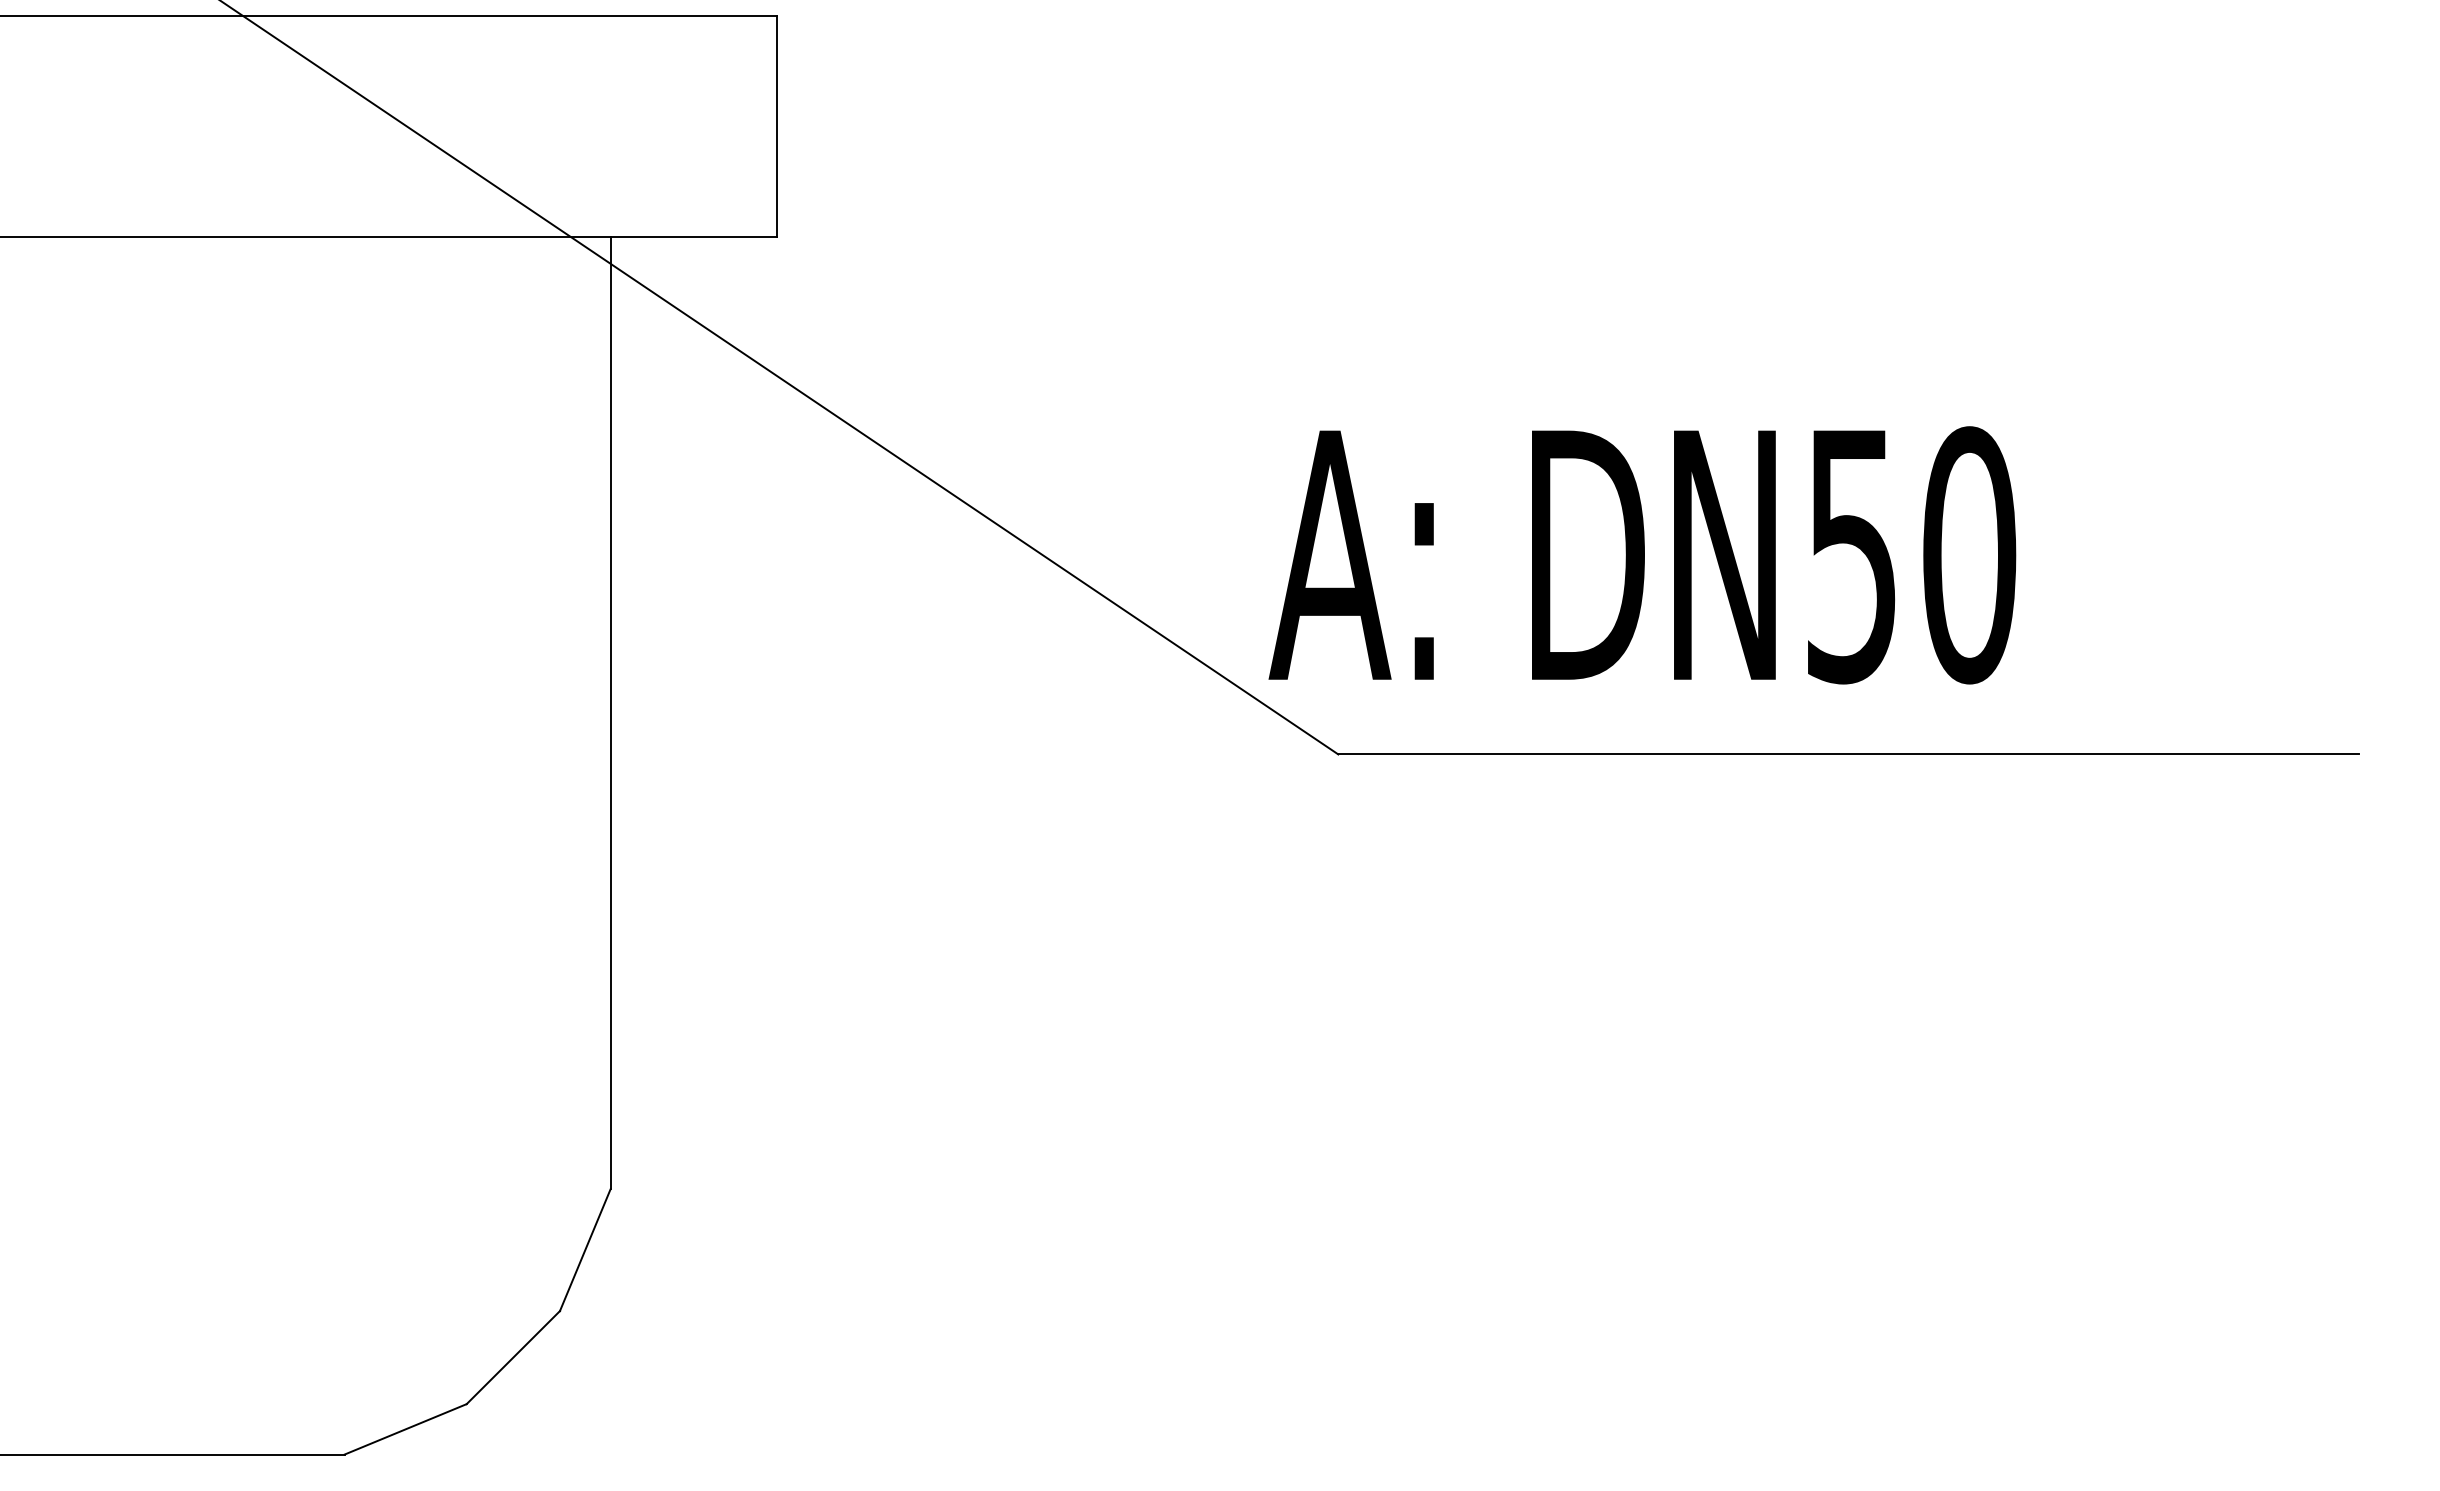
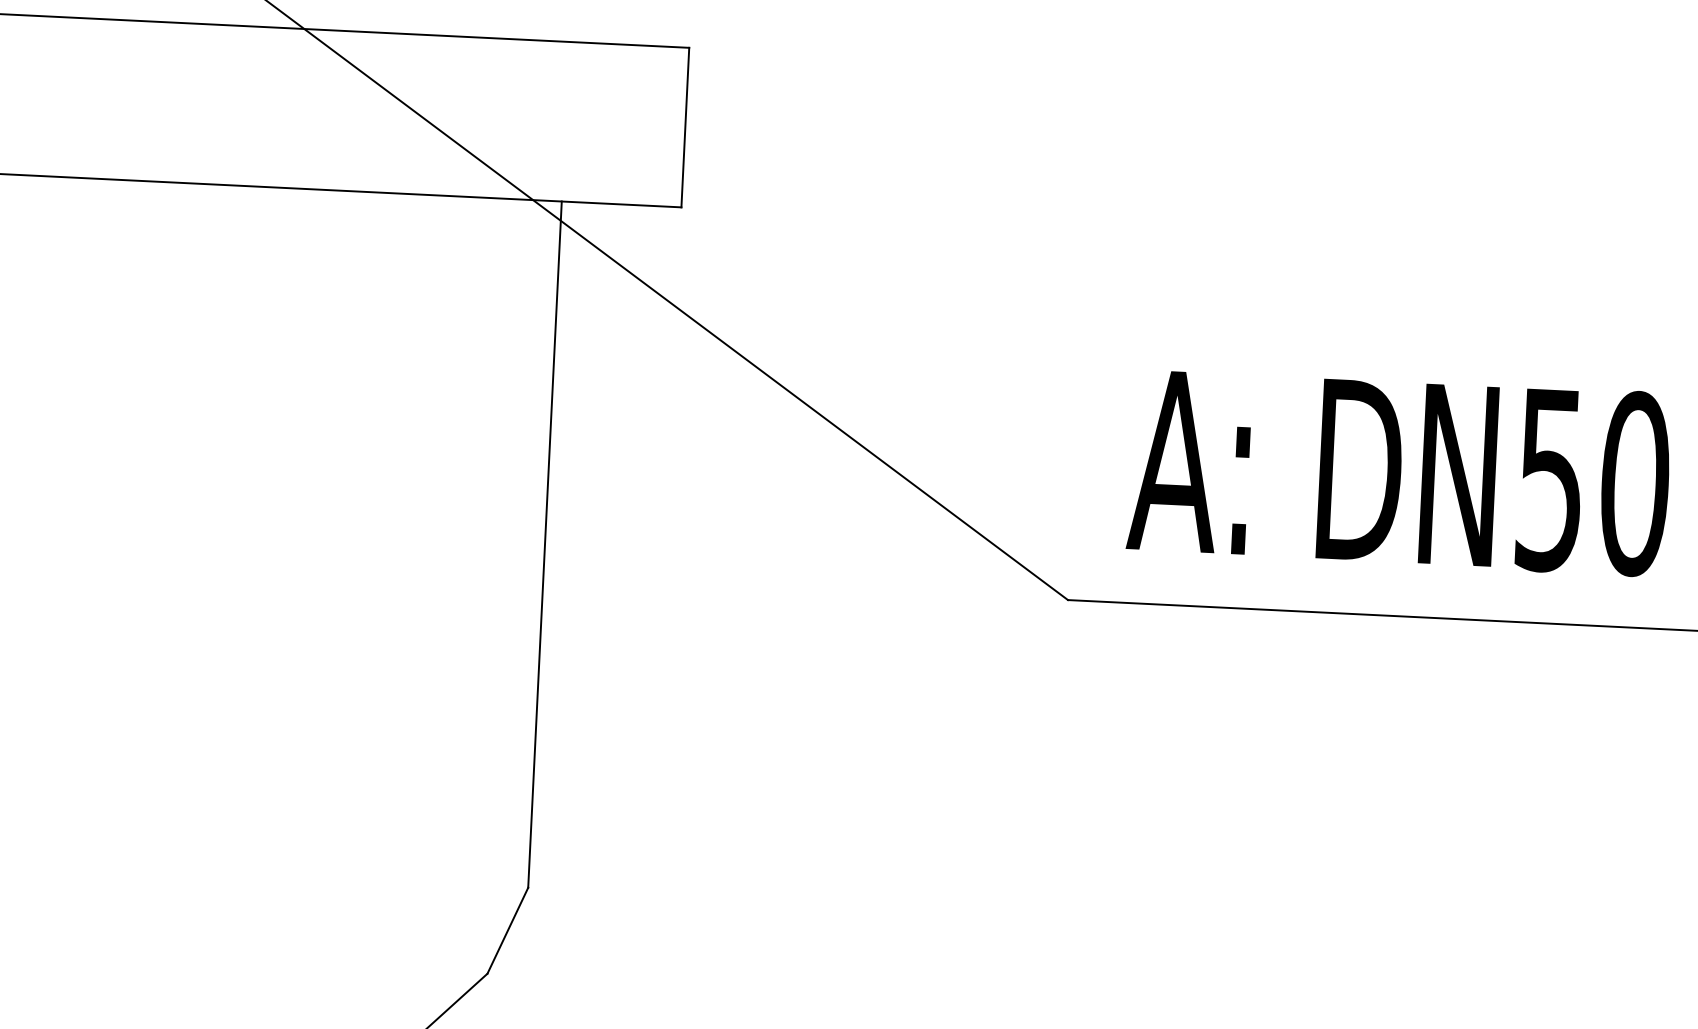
text: (1642, 555) -> (1399, 472), moved

